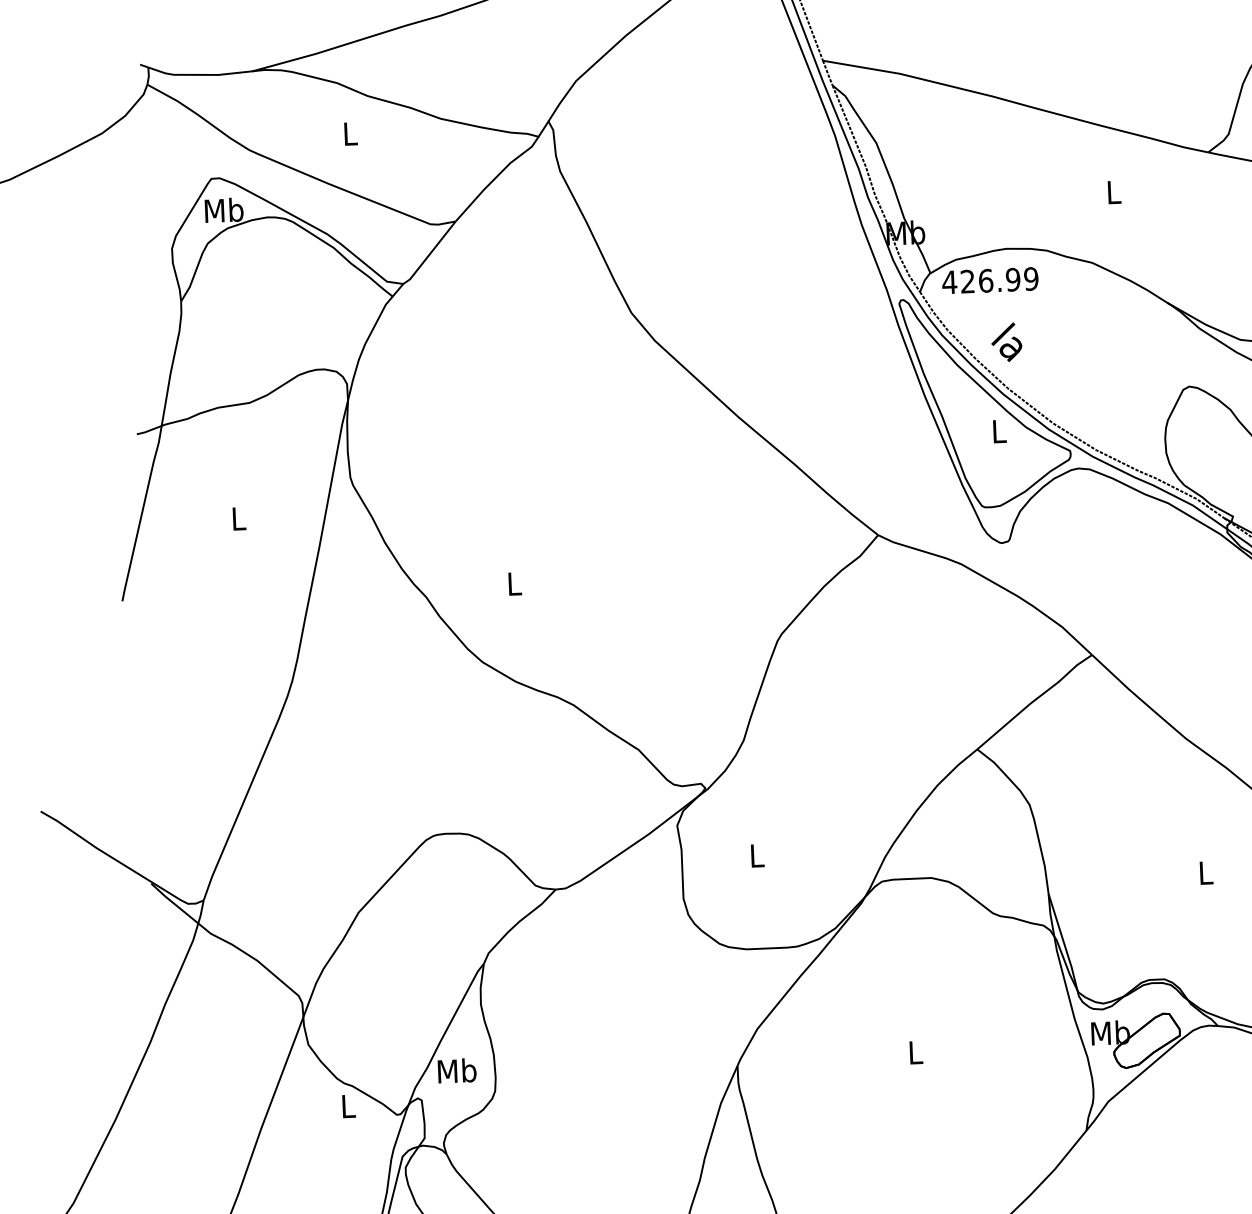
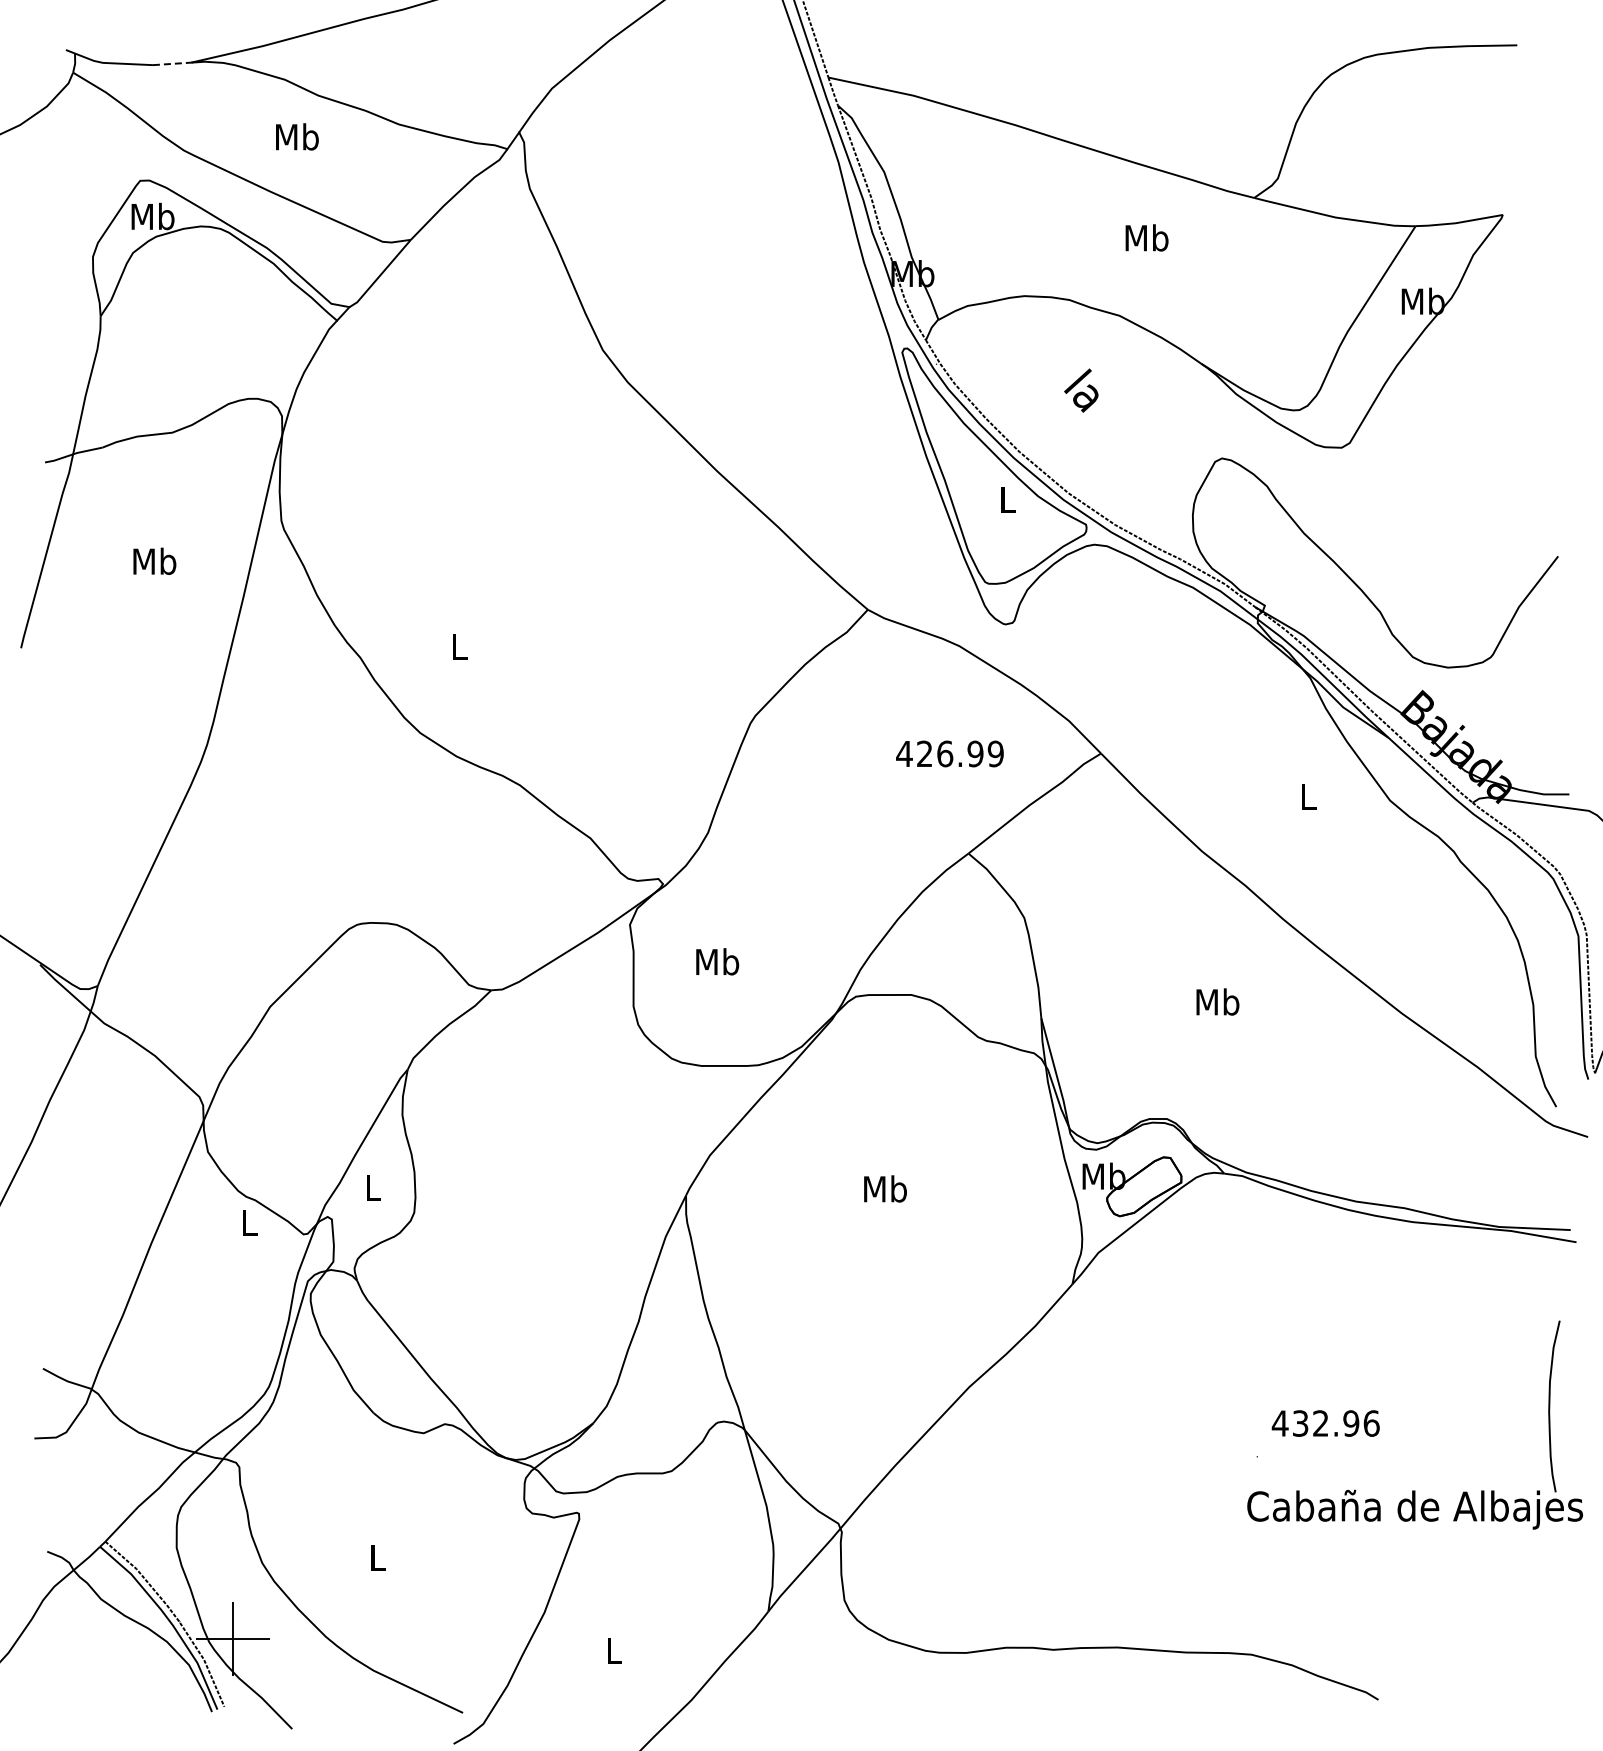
line: (235, 72) -> (172, 63), solid -> dashed
text: (350, 133) -> (297, 136), L -> Mb
text: (1113, 191) -> (1146, 237), L -> Mb
text: (989, 280) -> (949, 753), moved
text: (1006, 342) -> (1081, 390), moved
text: (238, 517) -> (154, 560), L -> Mb
text: (756, 855) -> (717, 961), L -> Mb
text: (1205, 872) -> (1217, 1001), L -> Mb
text: (915, 1052) -> (885, 1188), L -> Mb
text: (456, 1070) -> (372, 1187), Mb -> L

